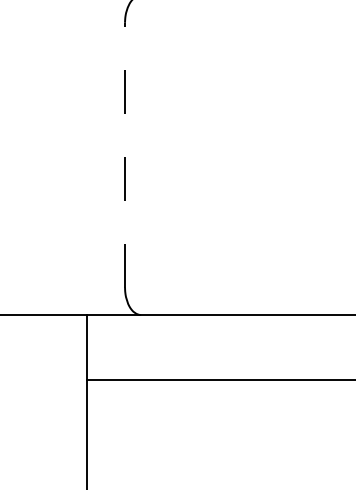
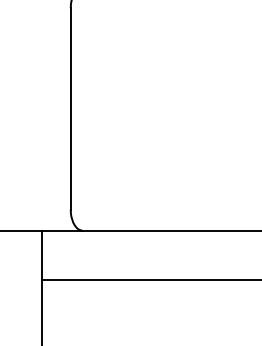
line: (125, 154) -> (71, 108), dashed -> solid

